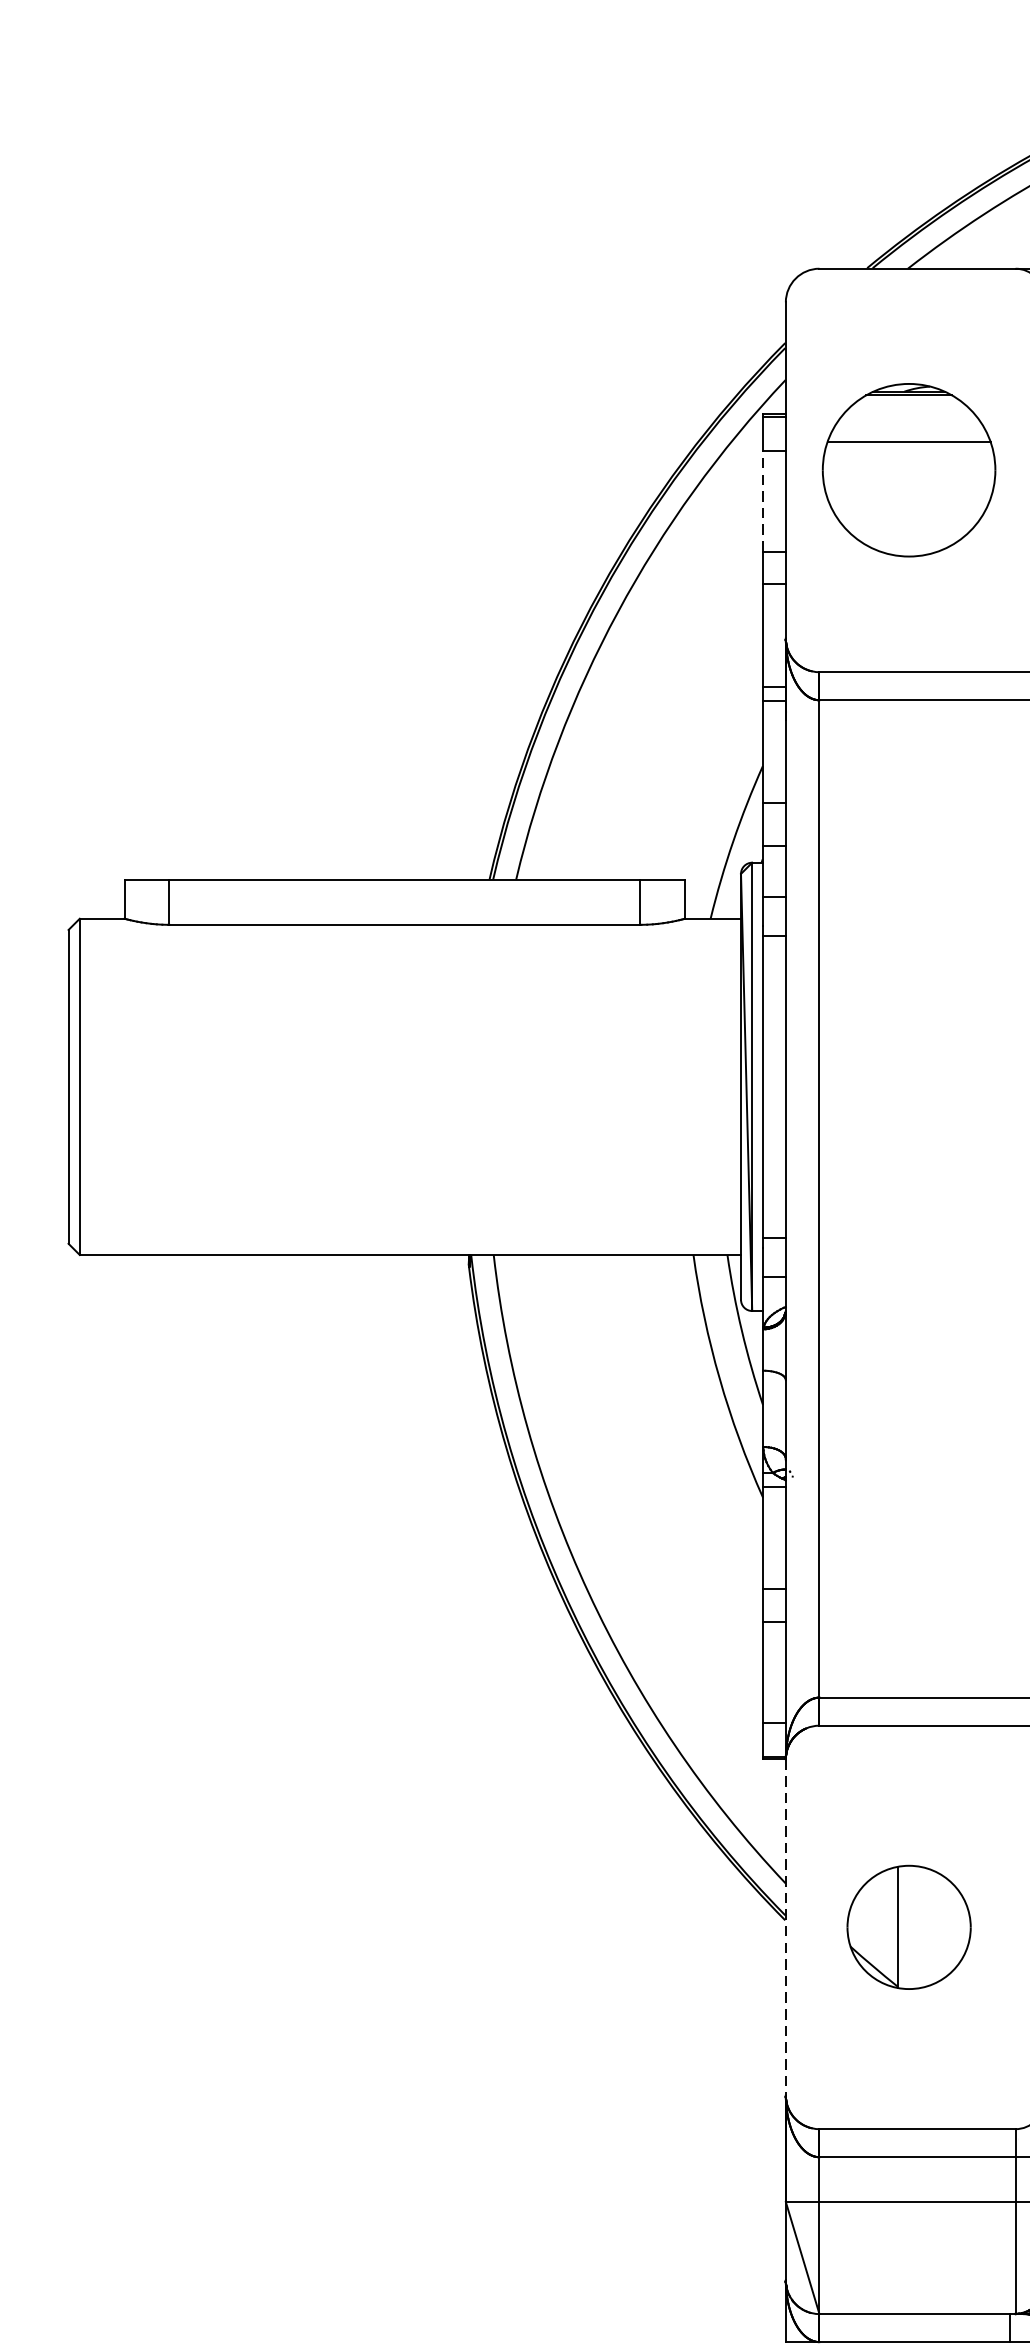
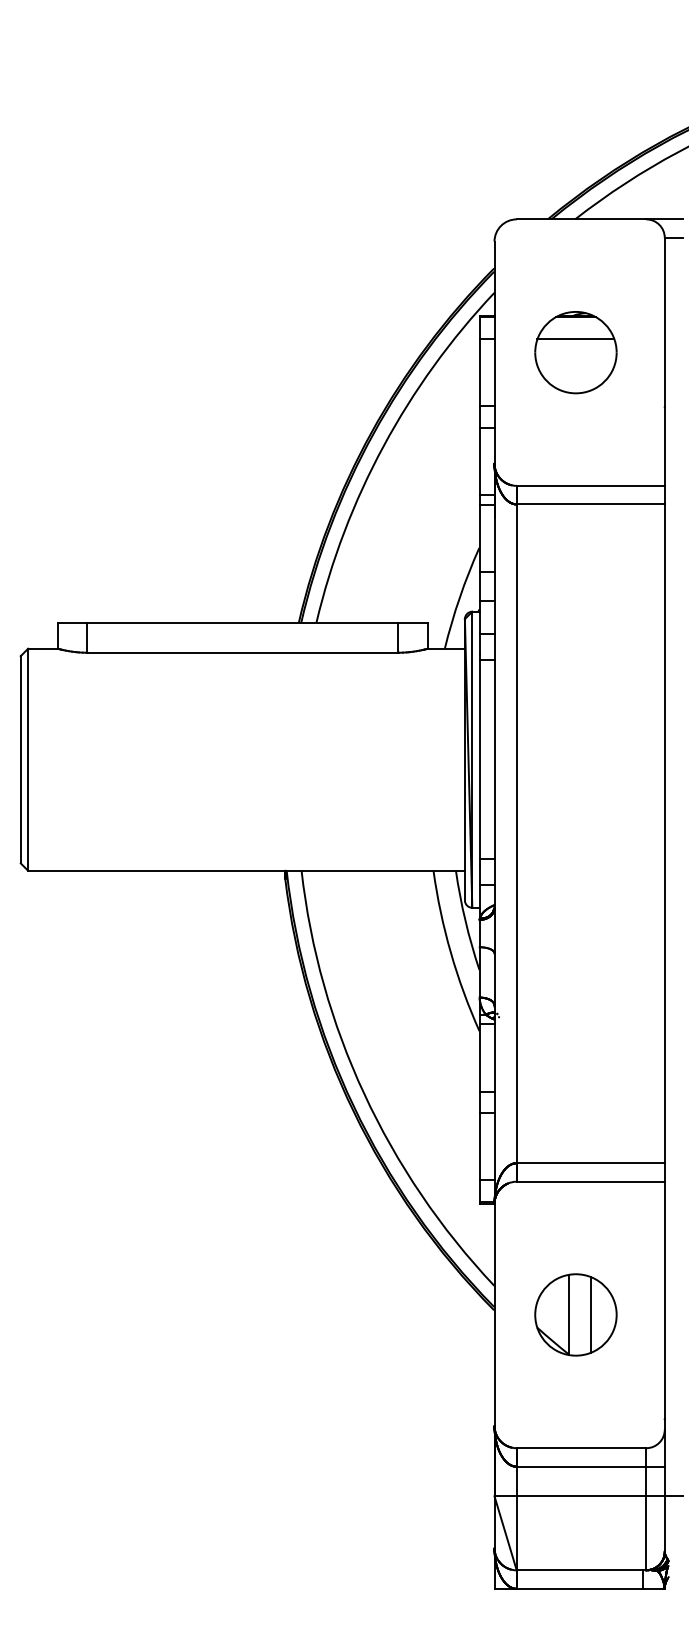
part: (908, 470) -> (575, 352), size x0.71
line: (763, 500) -> (479, 372), dashed -> solid
line: (931, 1926) -> (590, 1314), added
line: (785, 1928) -> (494, 1315), dashed -> solid

